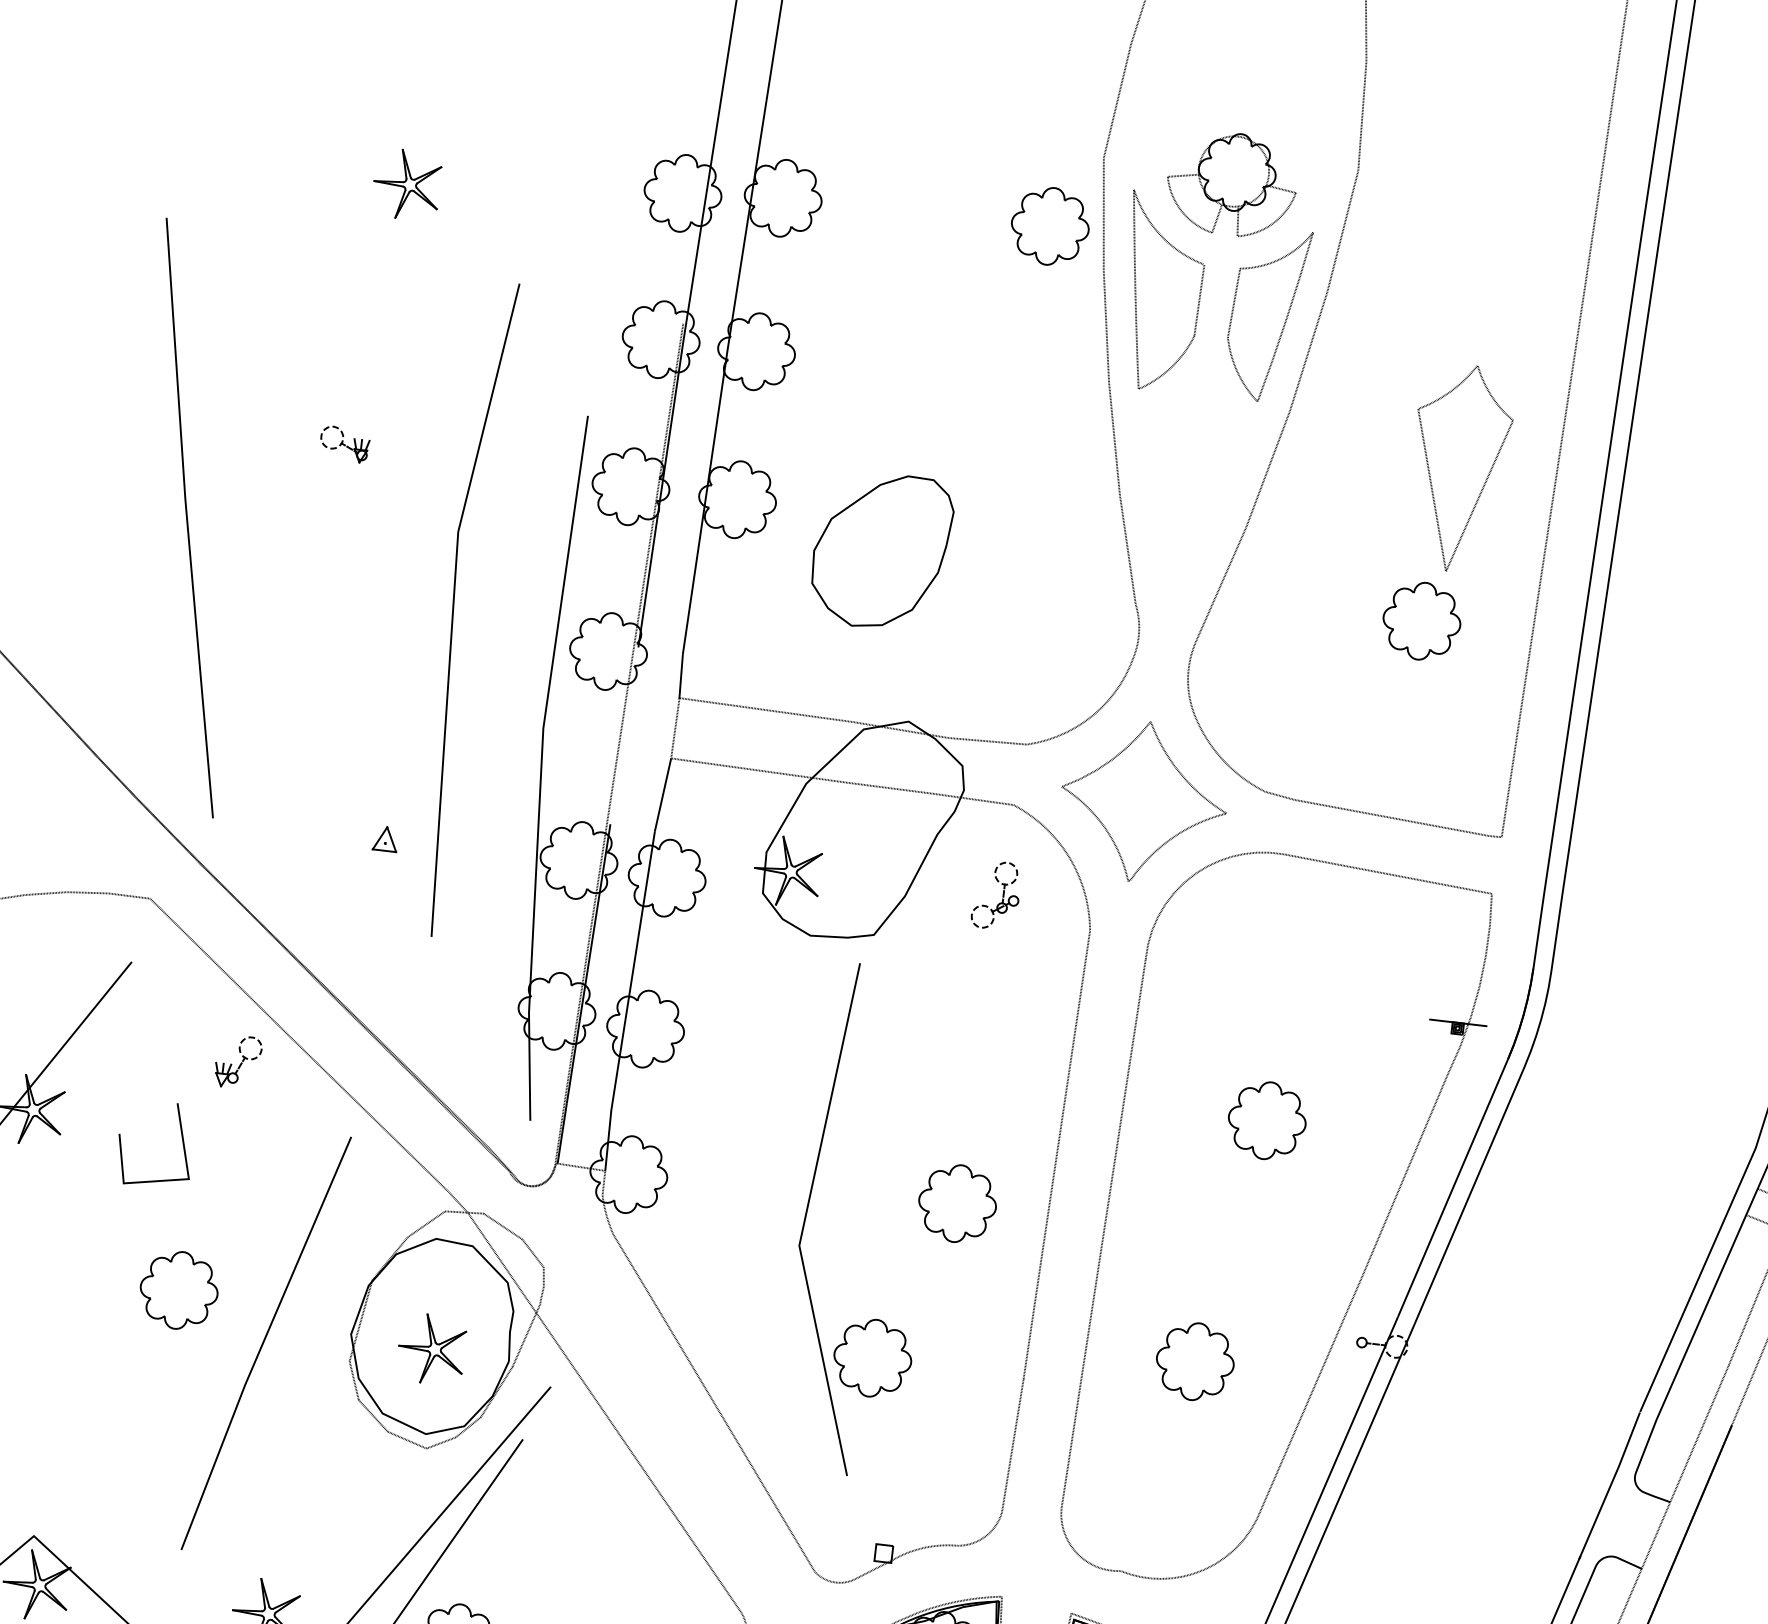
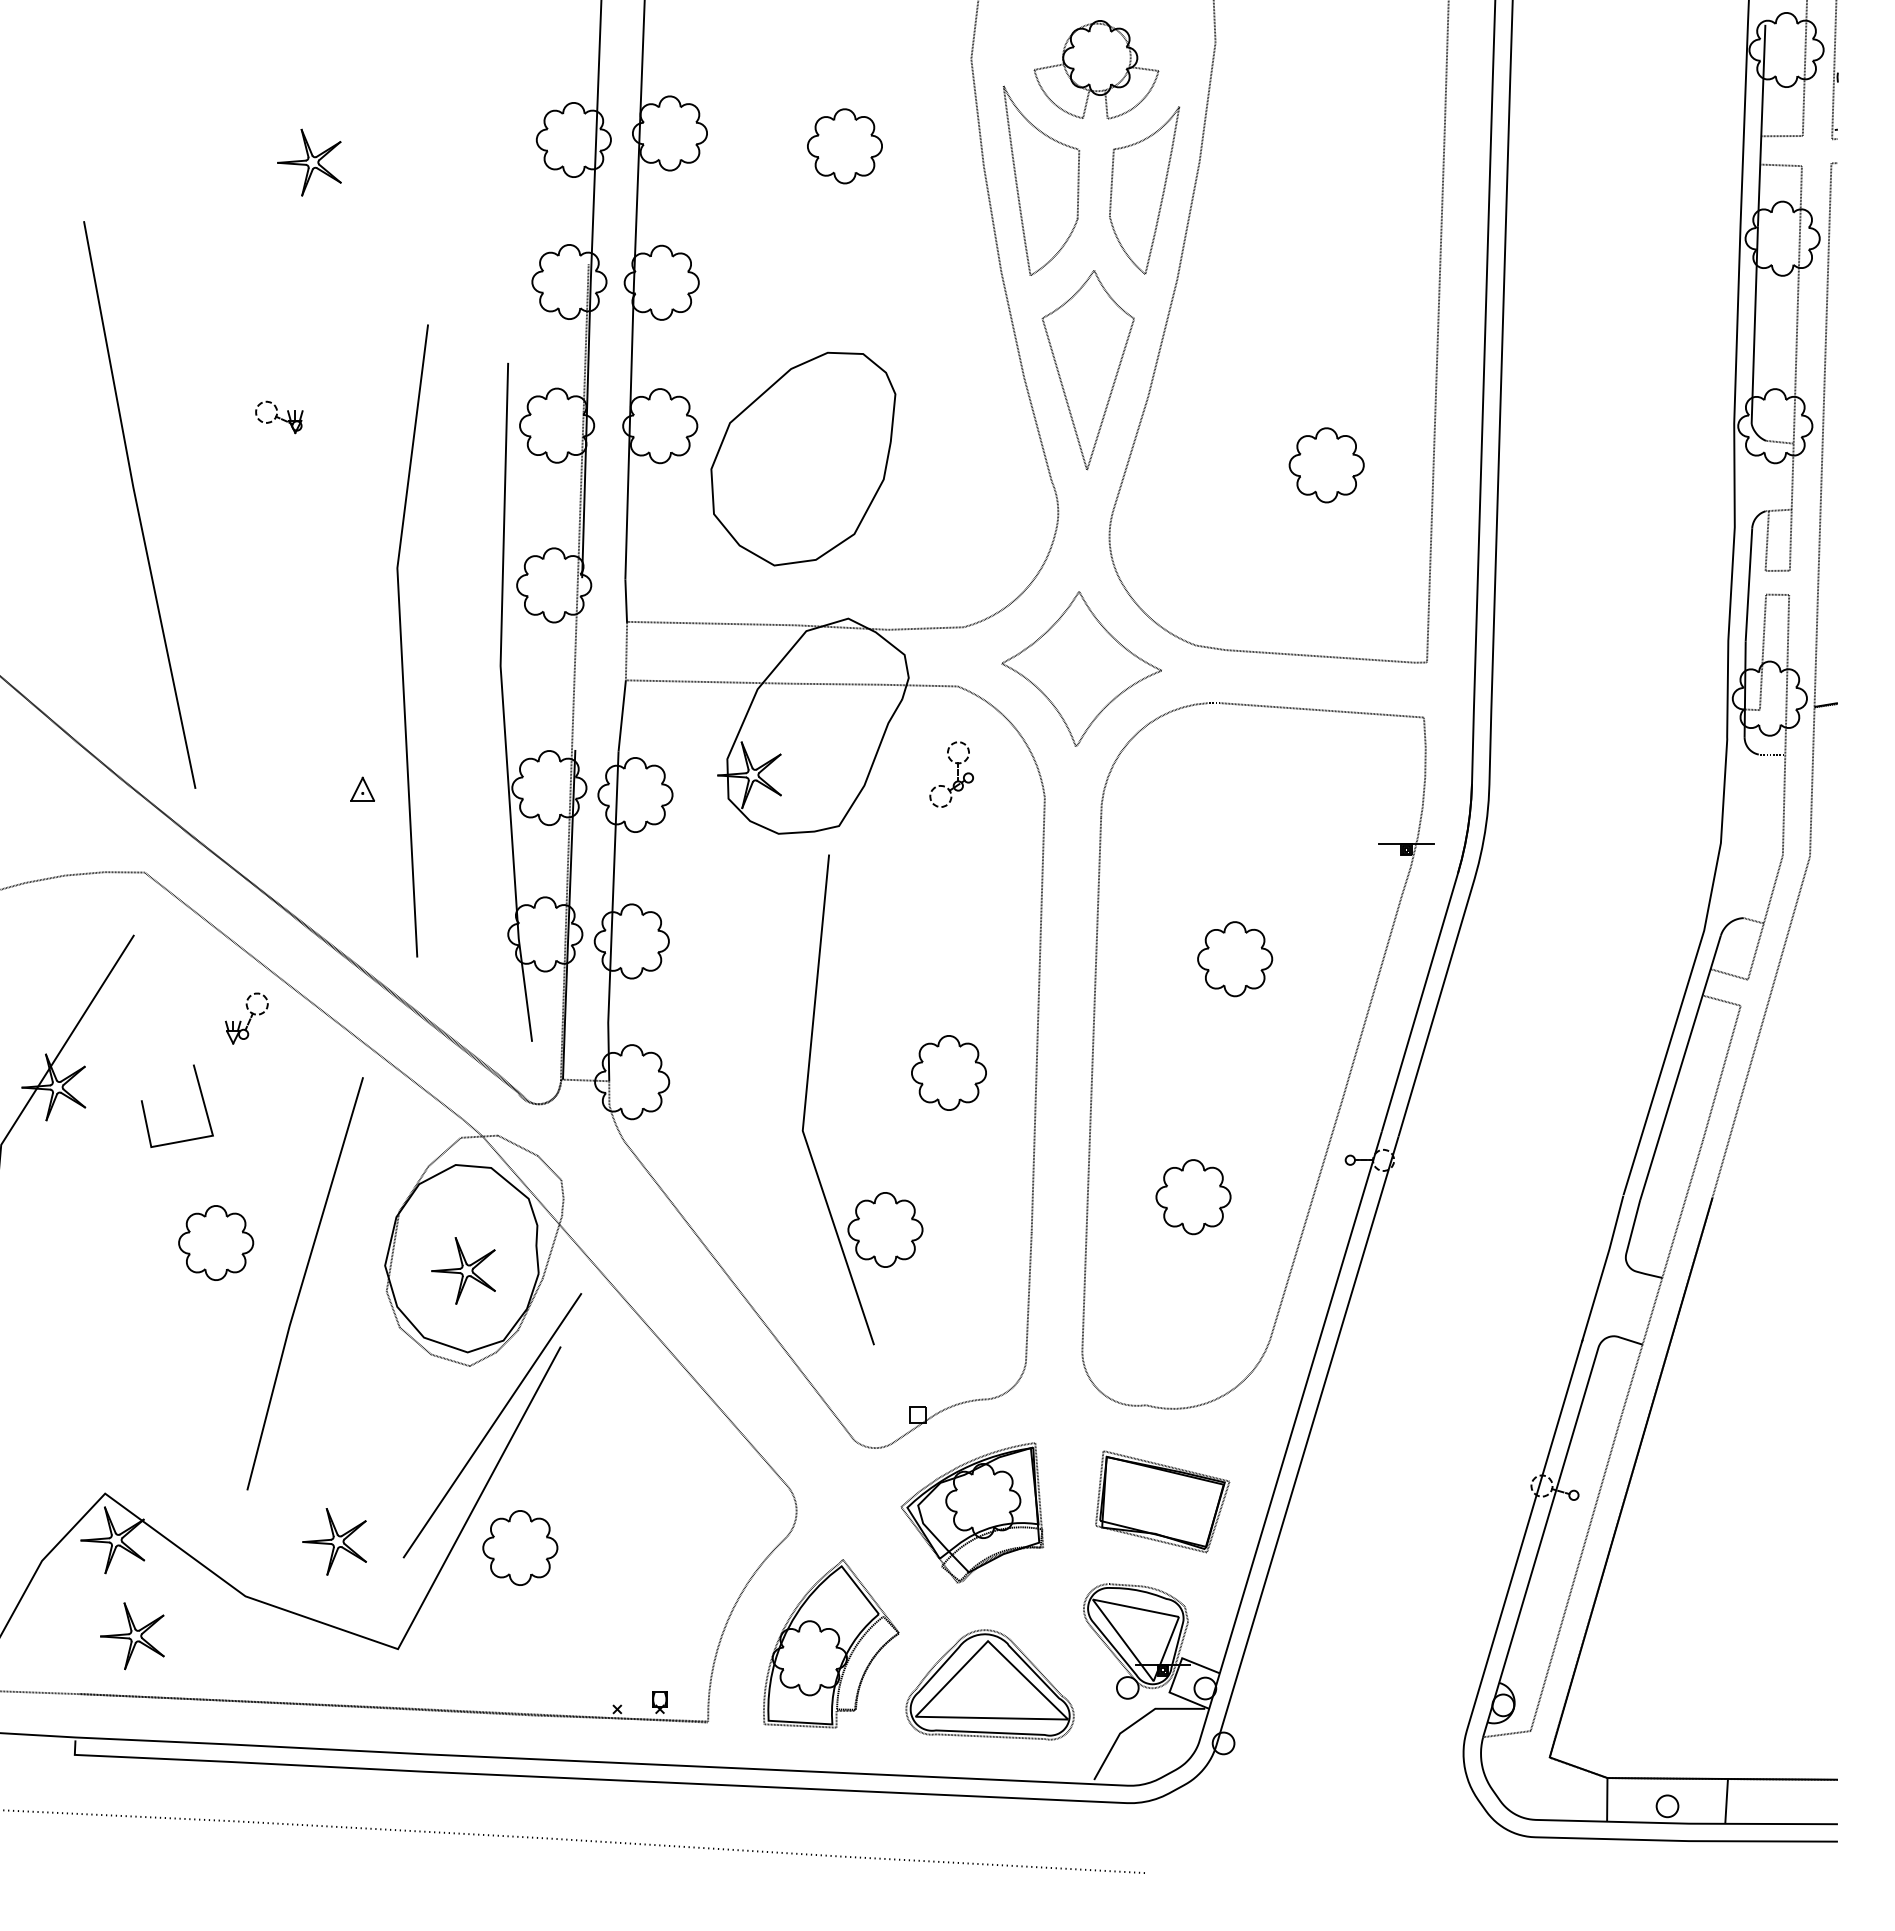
part: (1049, 226) -> (844, 146), moved
part: (1458, 468) -> (1087, 370), moved
part: (881, 550) -> (803, 458), size x1.43
line: (454, 609) -> (402, 642), moved

